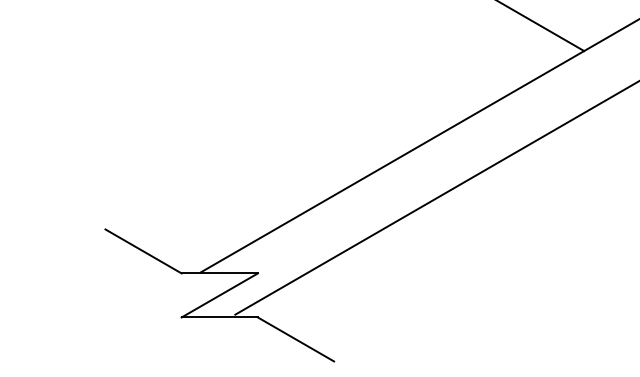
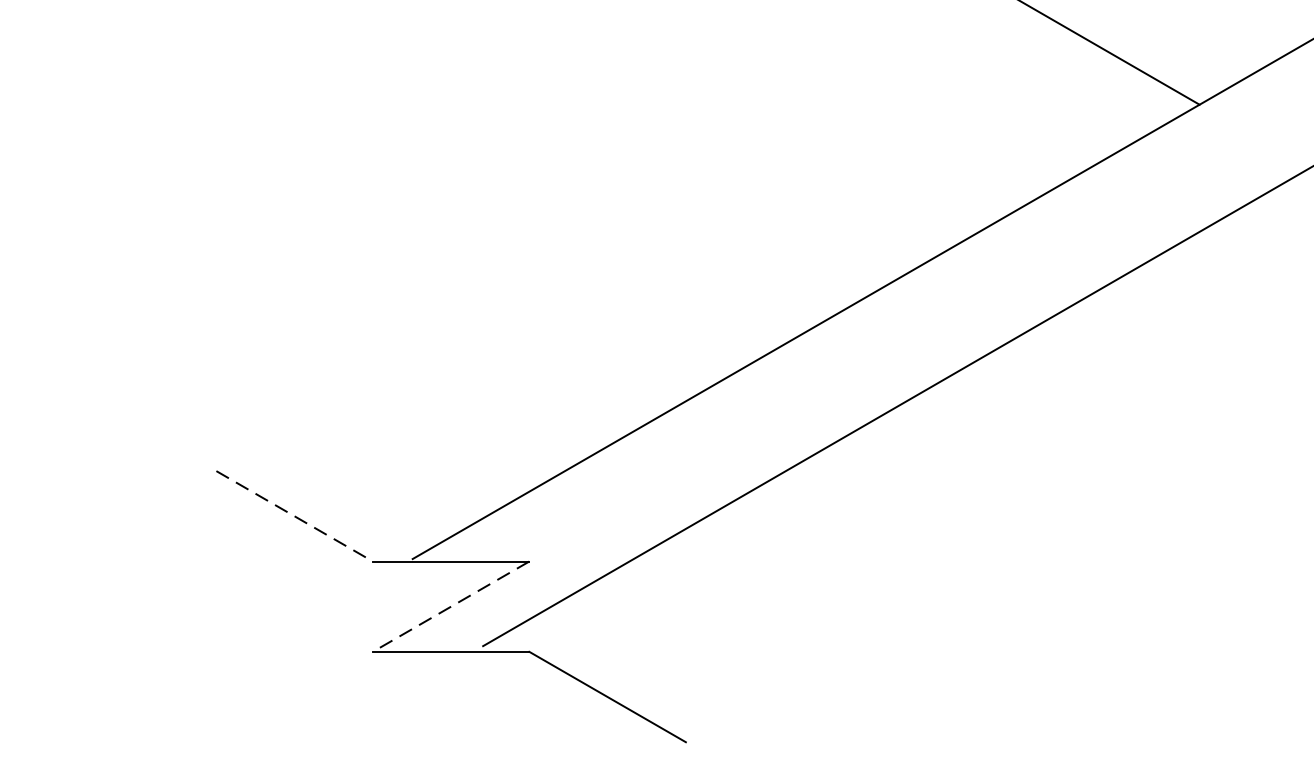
line: (143, 251) -> (294, 516), solid -> dashed
line: (219, 295) -> (450, 606), solid -> dashed

